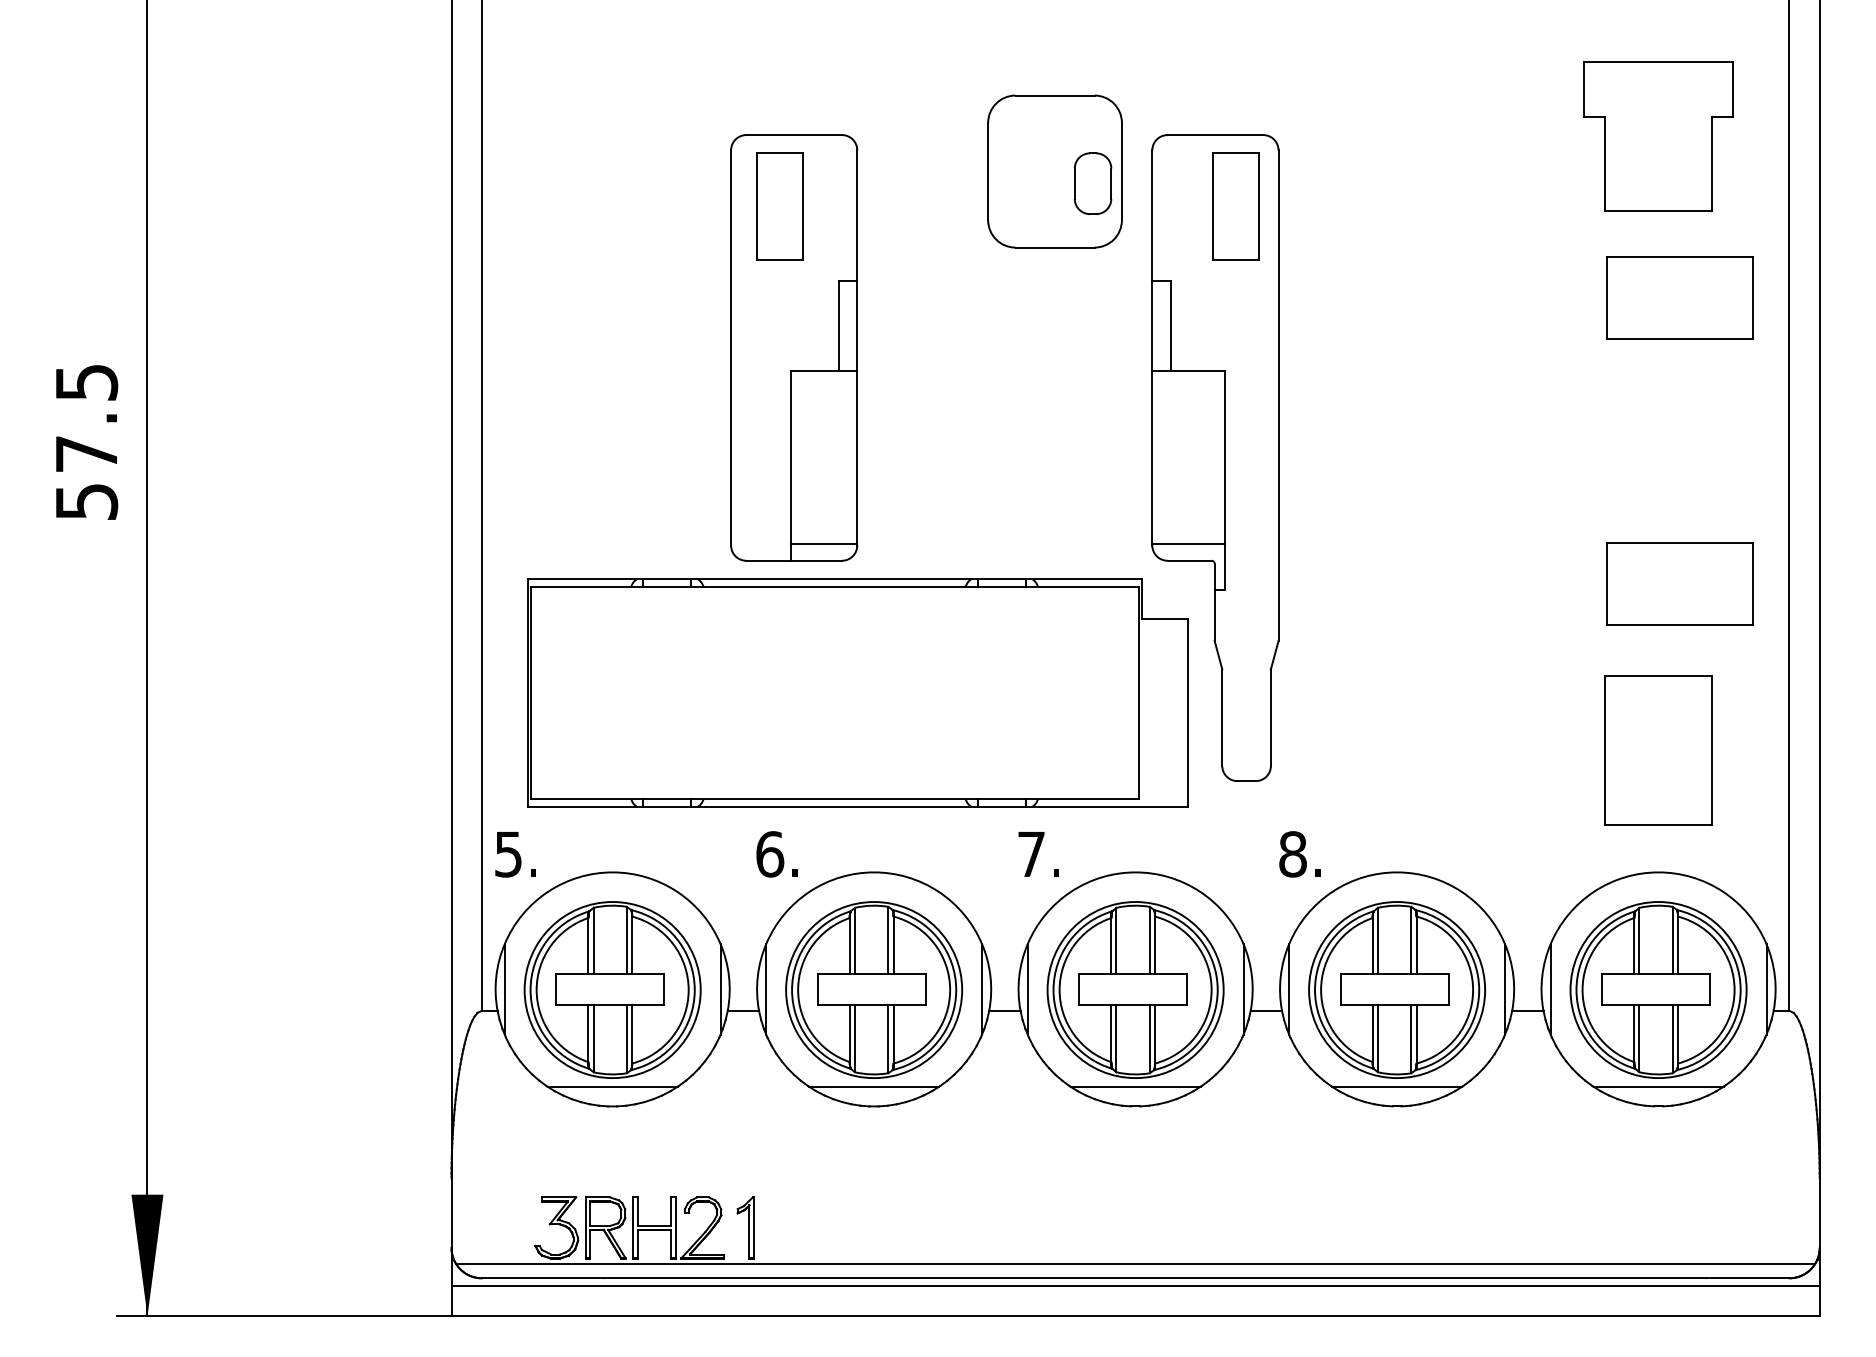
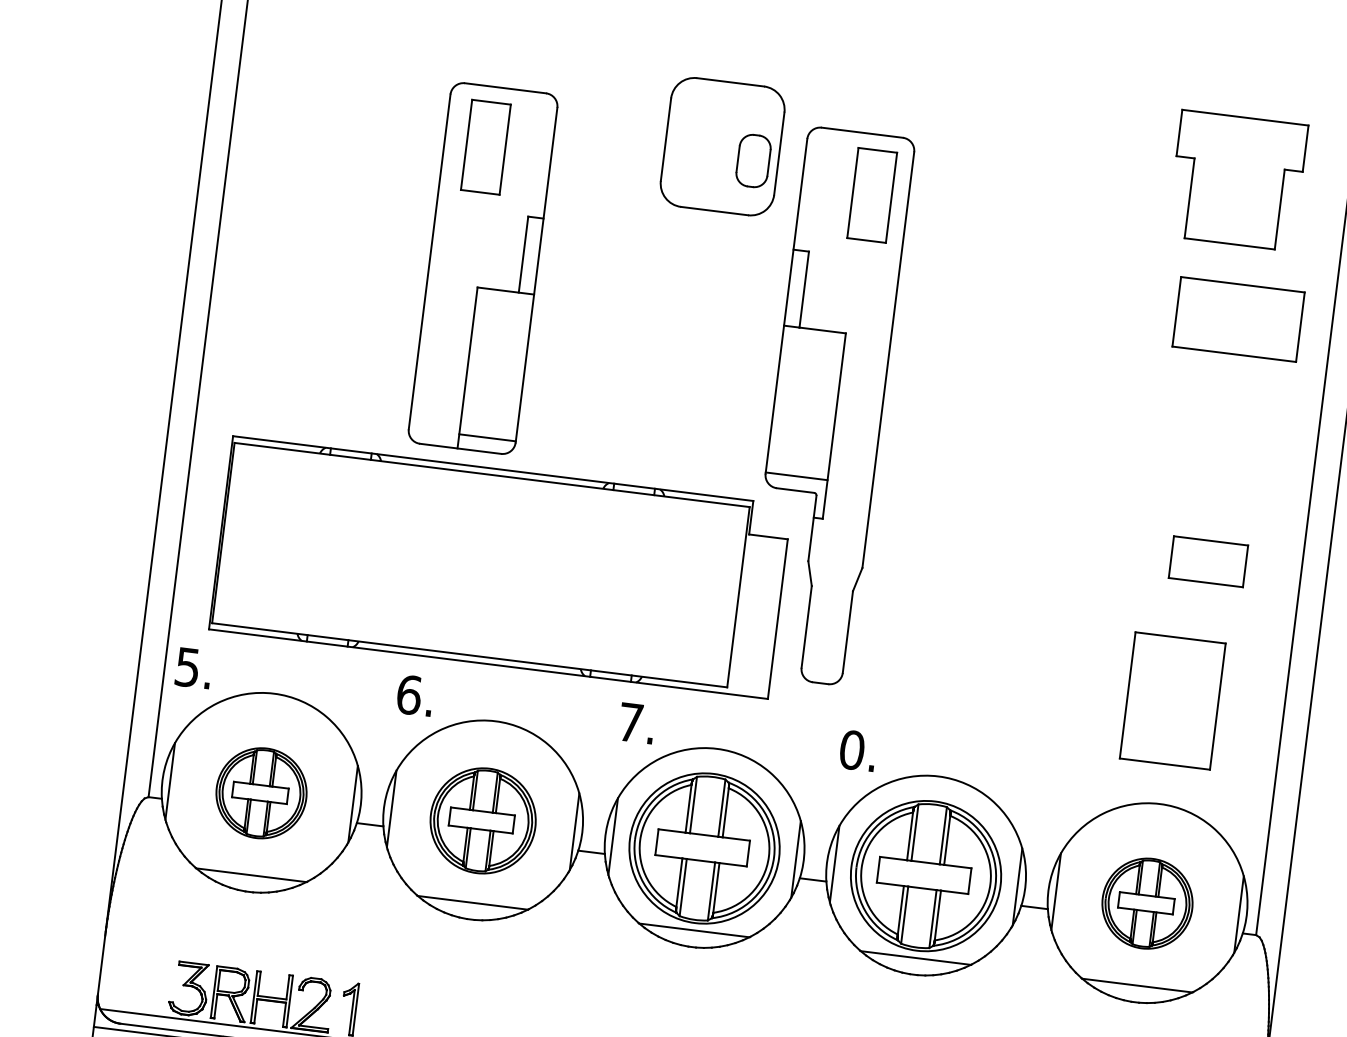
part: (1679, 583) -> (1208, 561), size x0.6
text: (1293, 854) -> (852, 750), 8 -> 0
part: (612, 989) -> (261, 792), size x0.6
part: (874, 989) -> (483, 820), size x0.7
part: (1658, 989) -> (1147, 903), size x0.6

